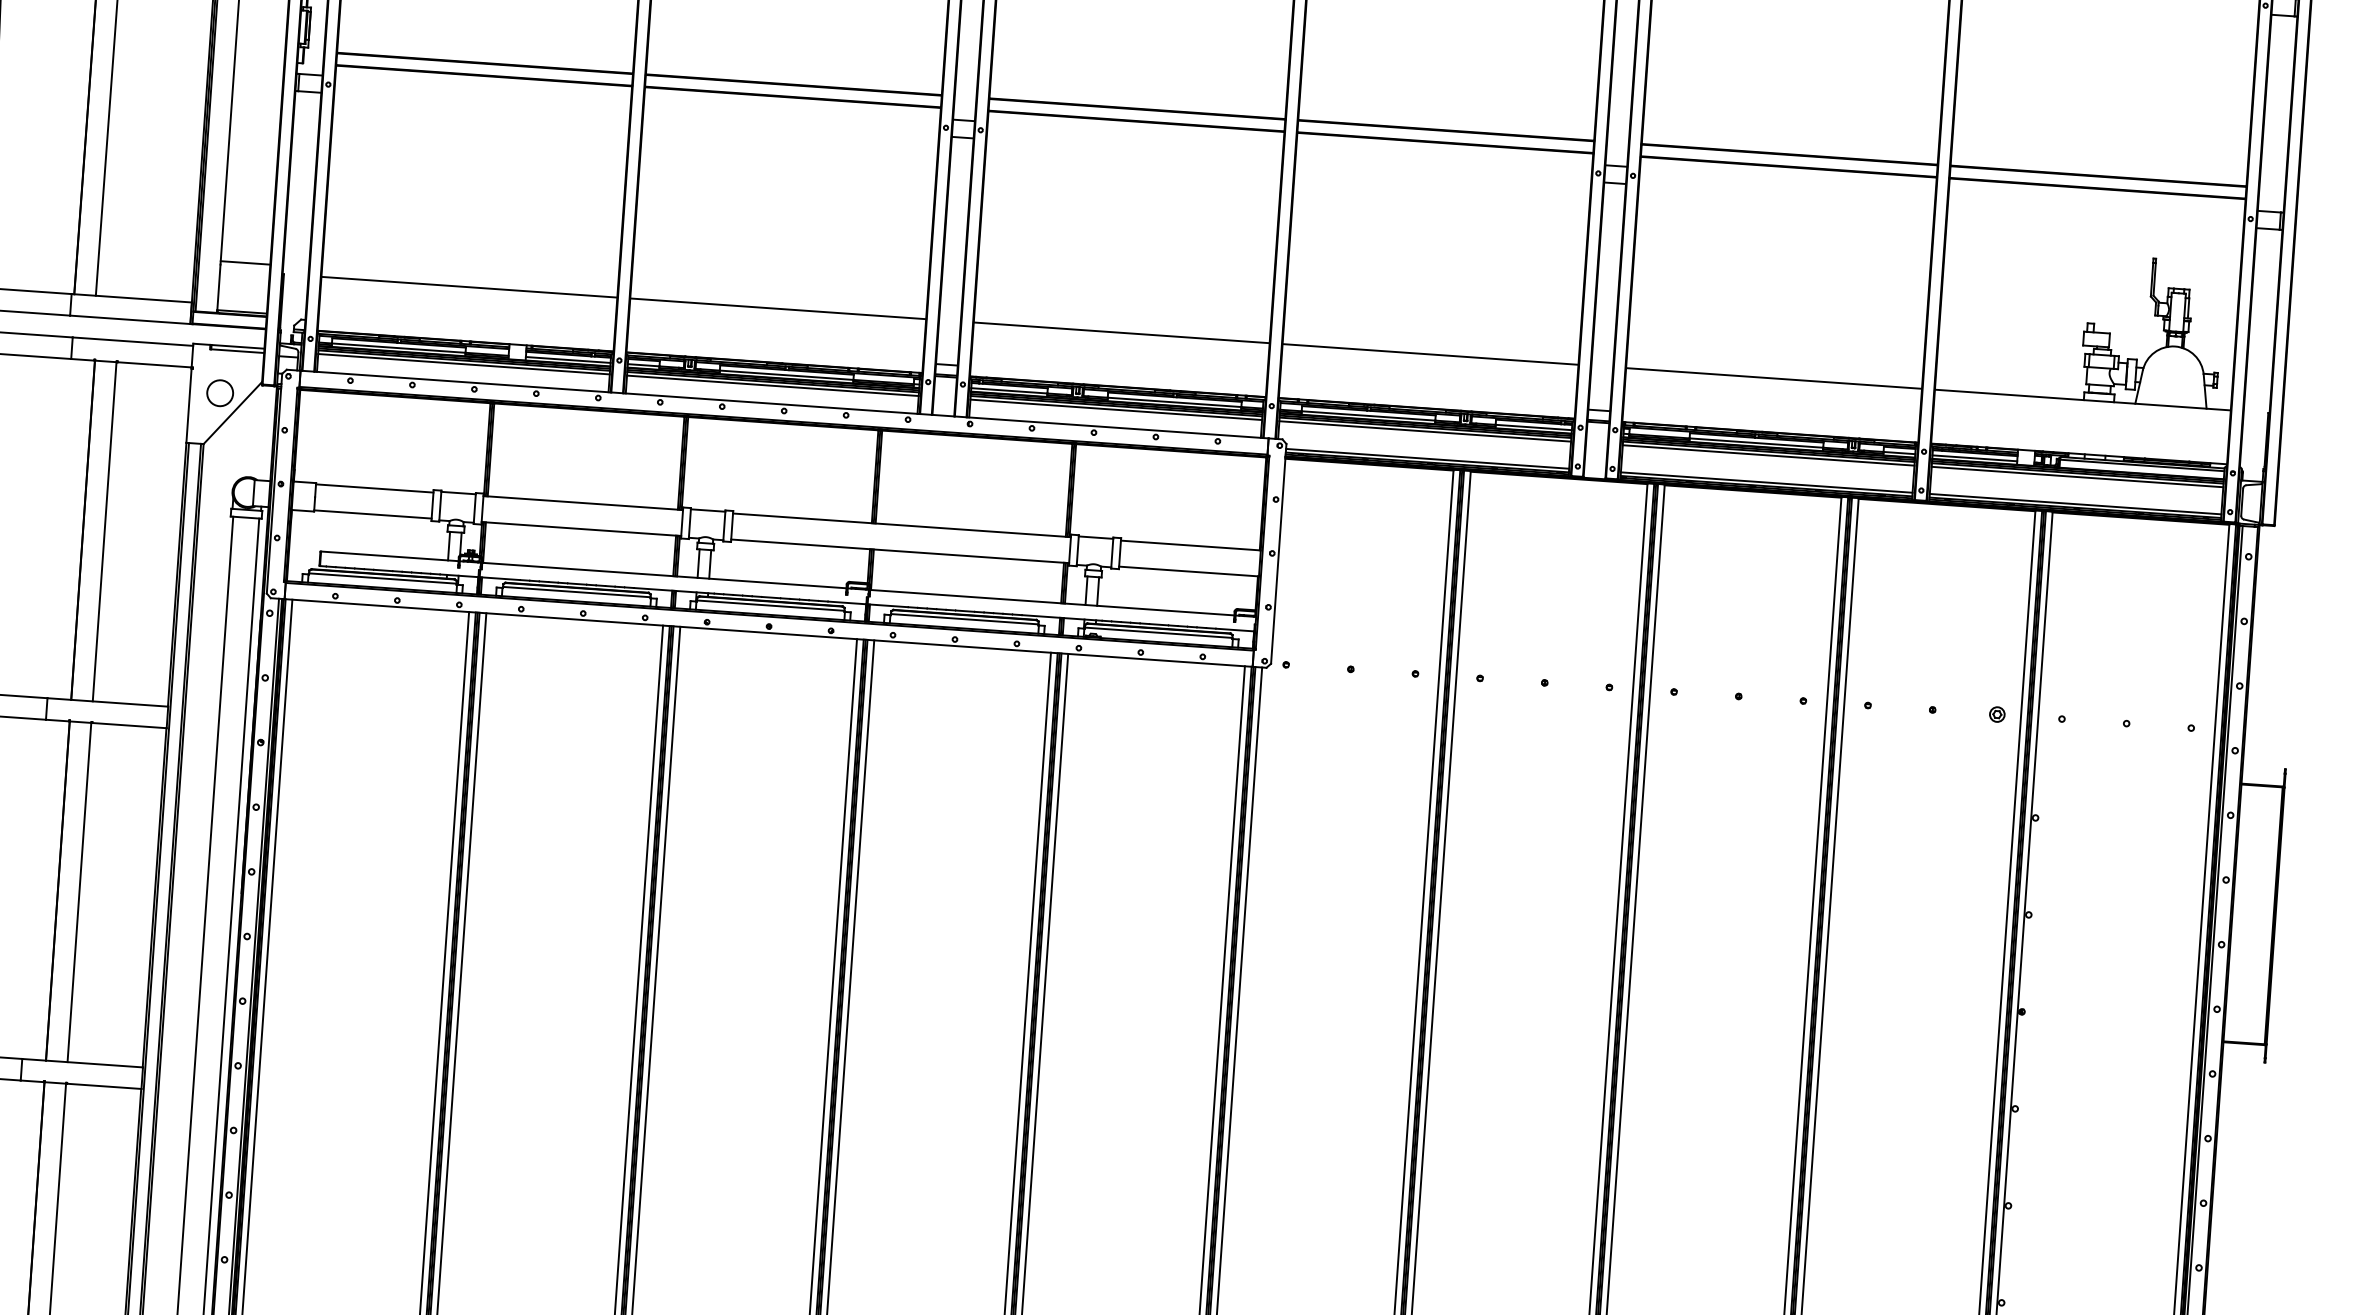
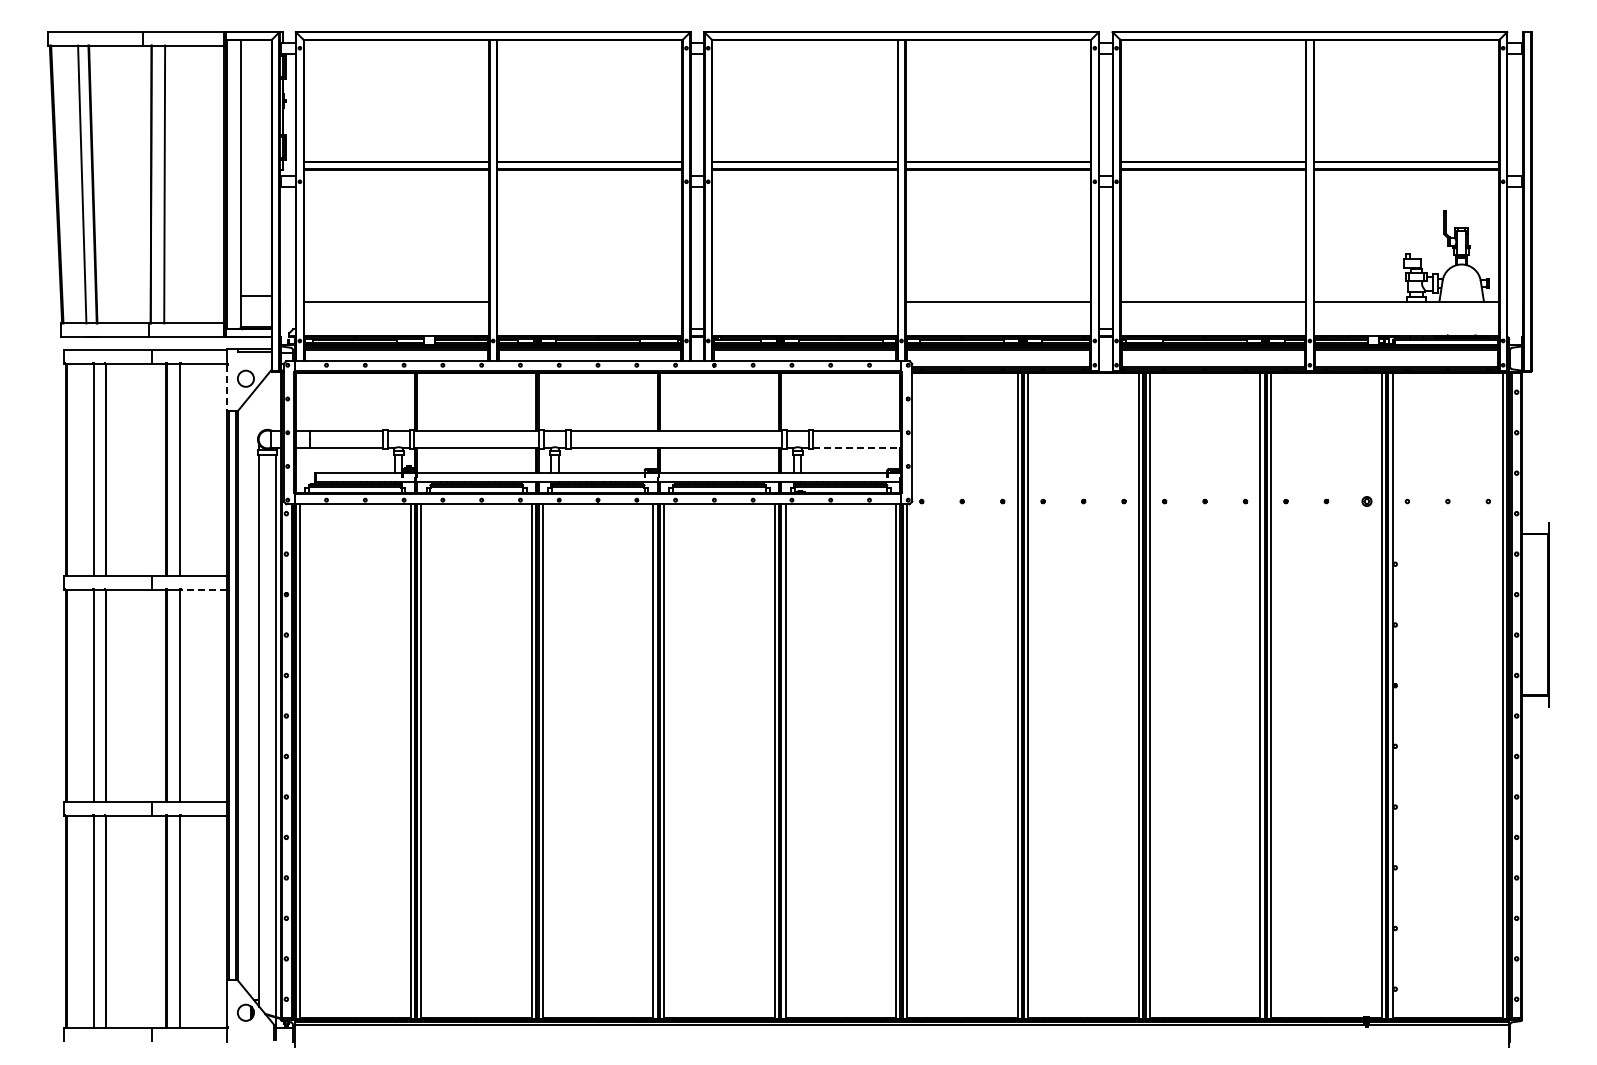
line: (777, 308) -> (589, 301), removed
line: (1121, 332) -> (804, 301), removed
line: (189, 406) -> (227, 388), solid -> dashed
line: (1189, 571) -> (857, 447), solid -> dashed
line: (128, 725) -> (203, 589), solid -> dashed

